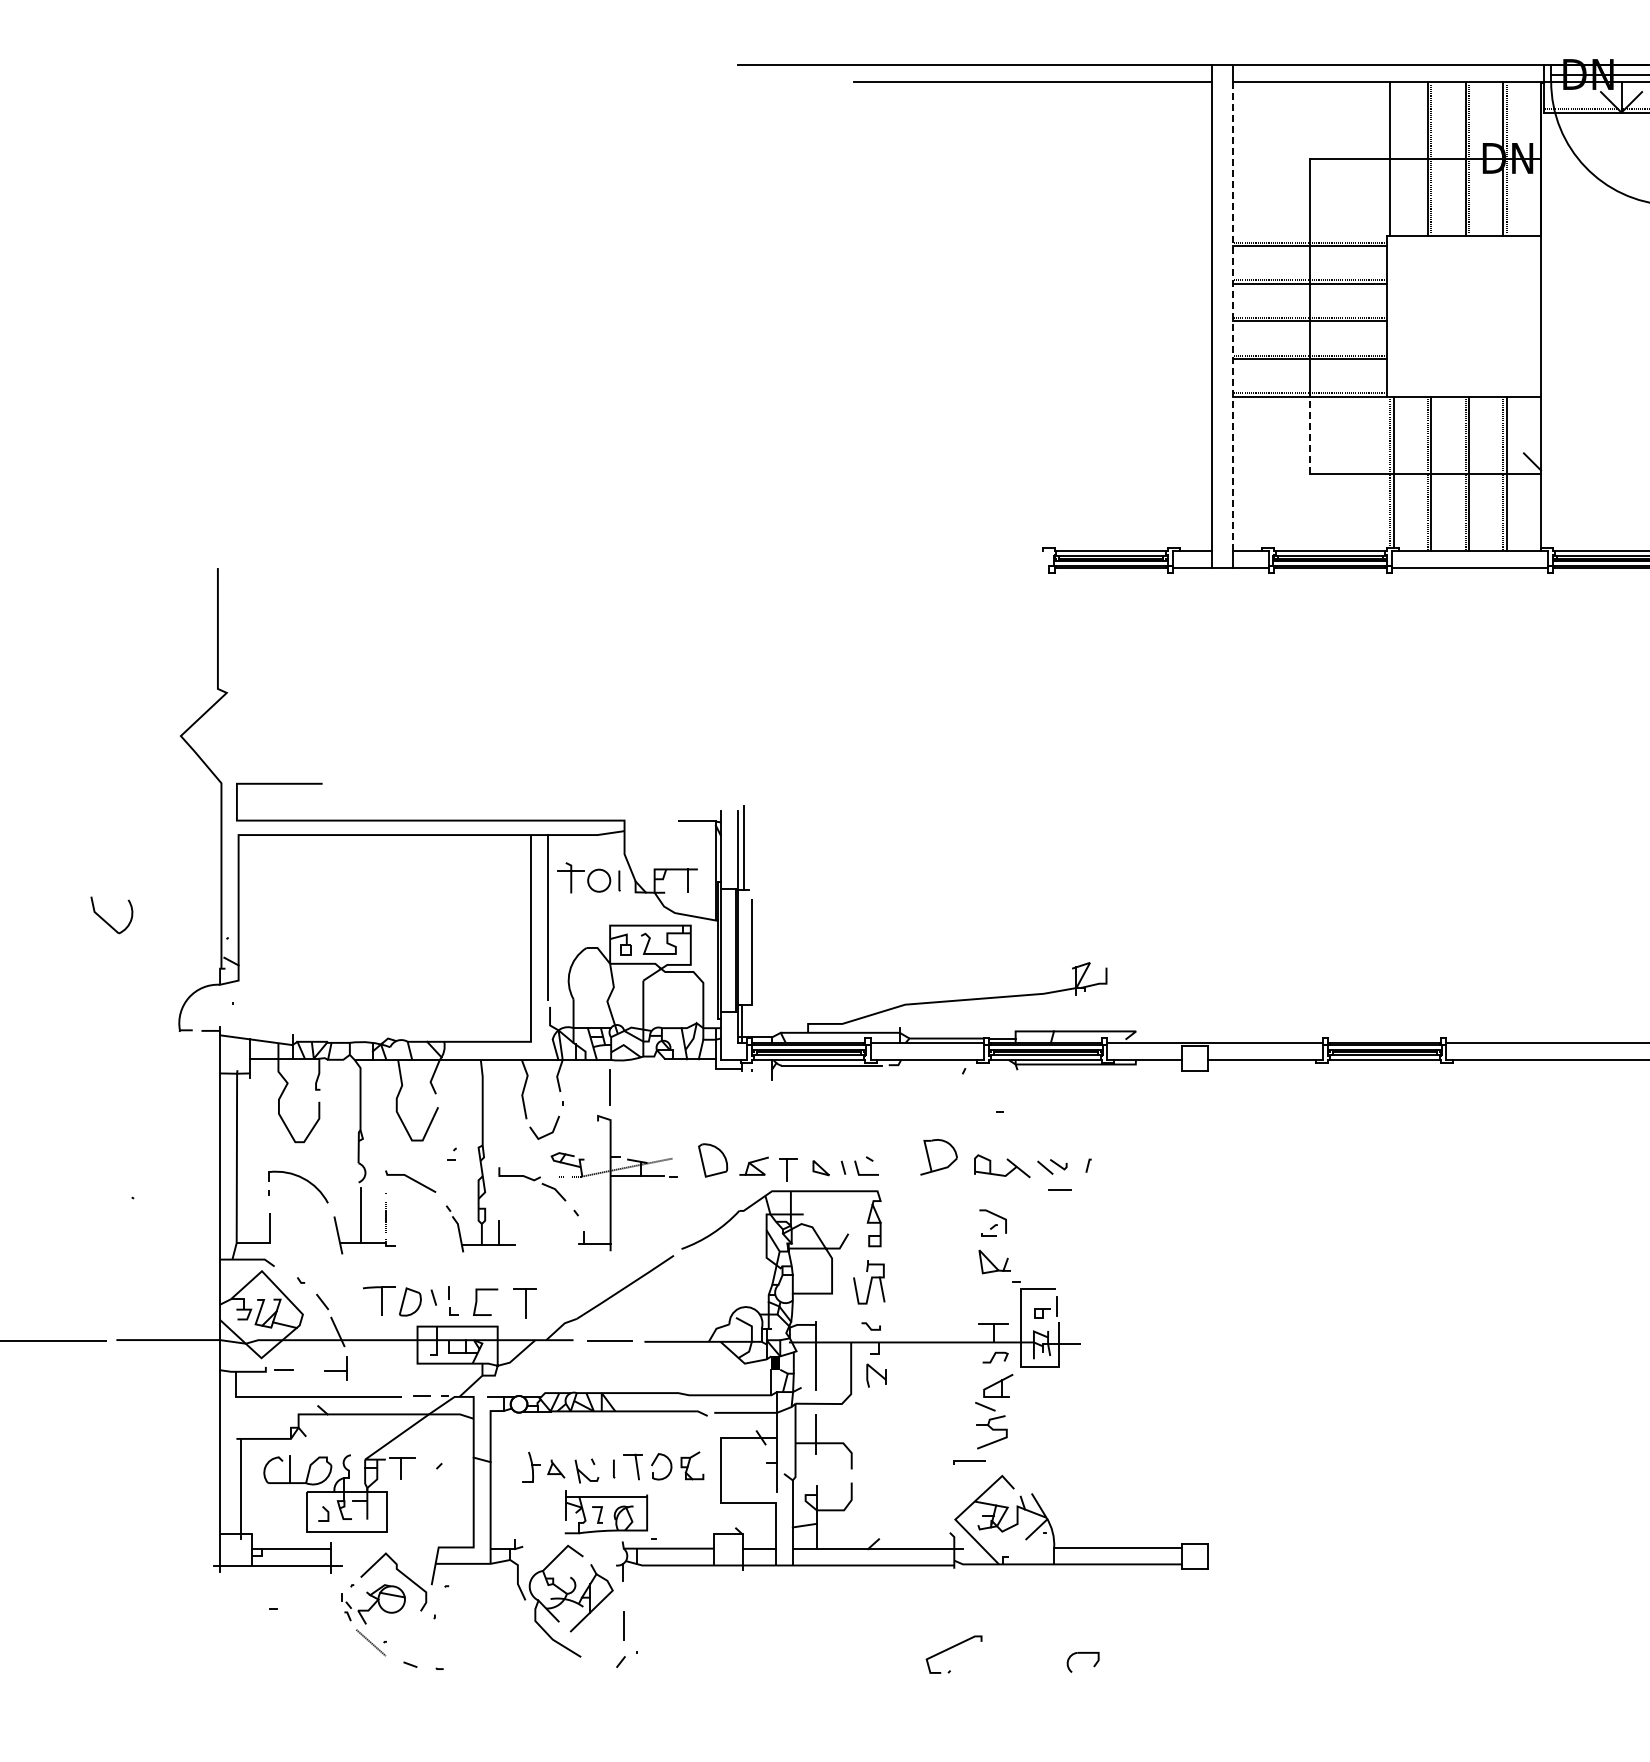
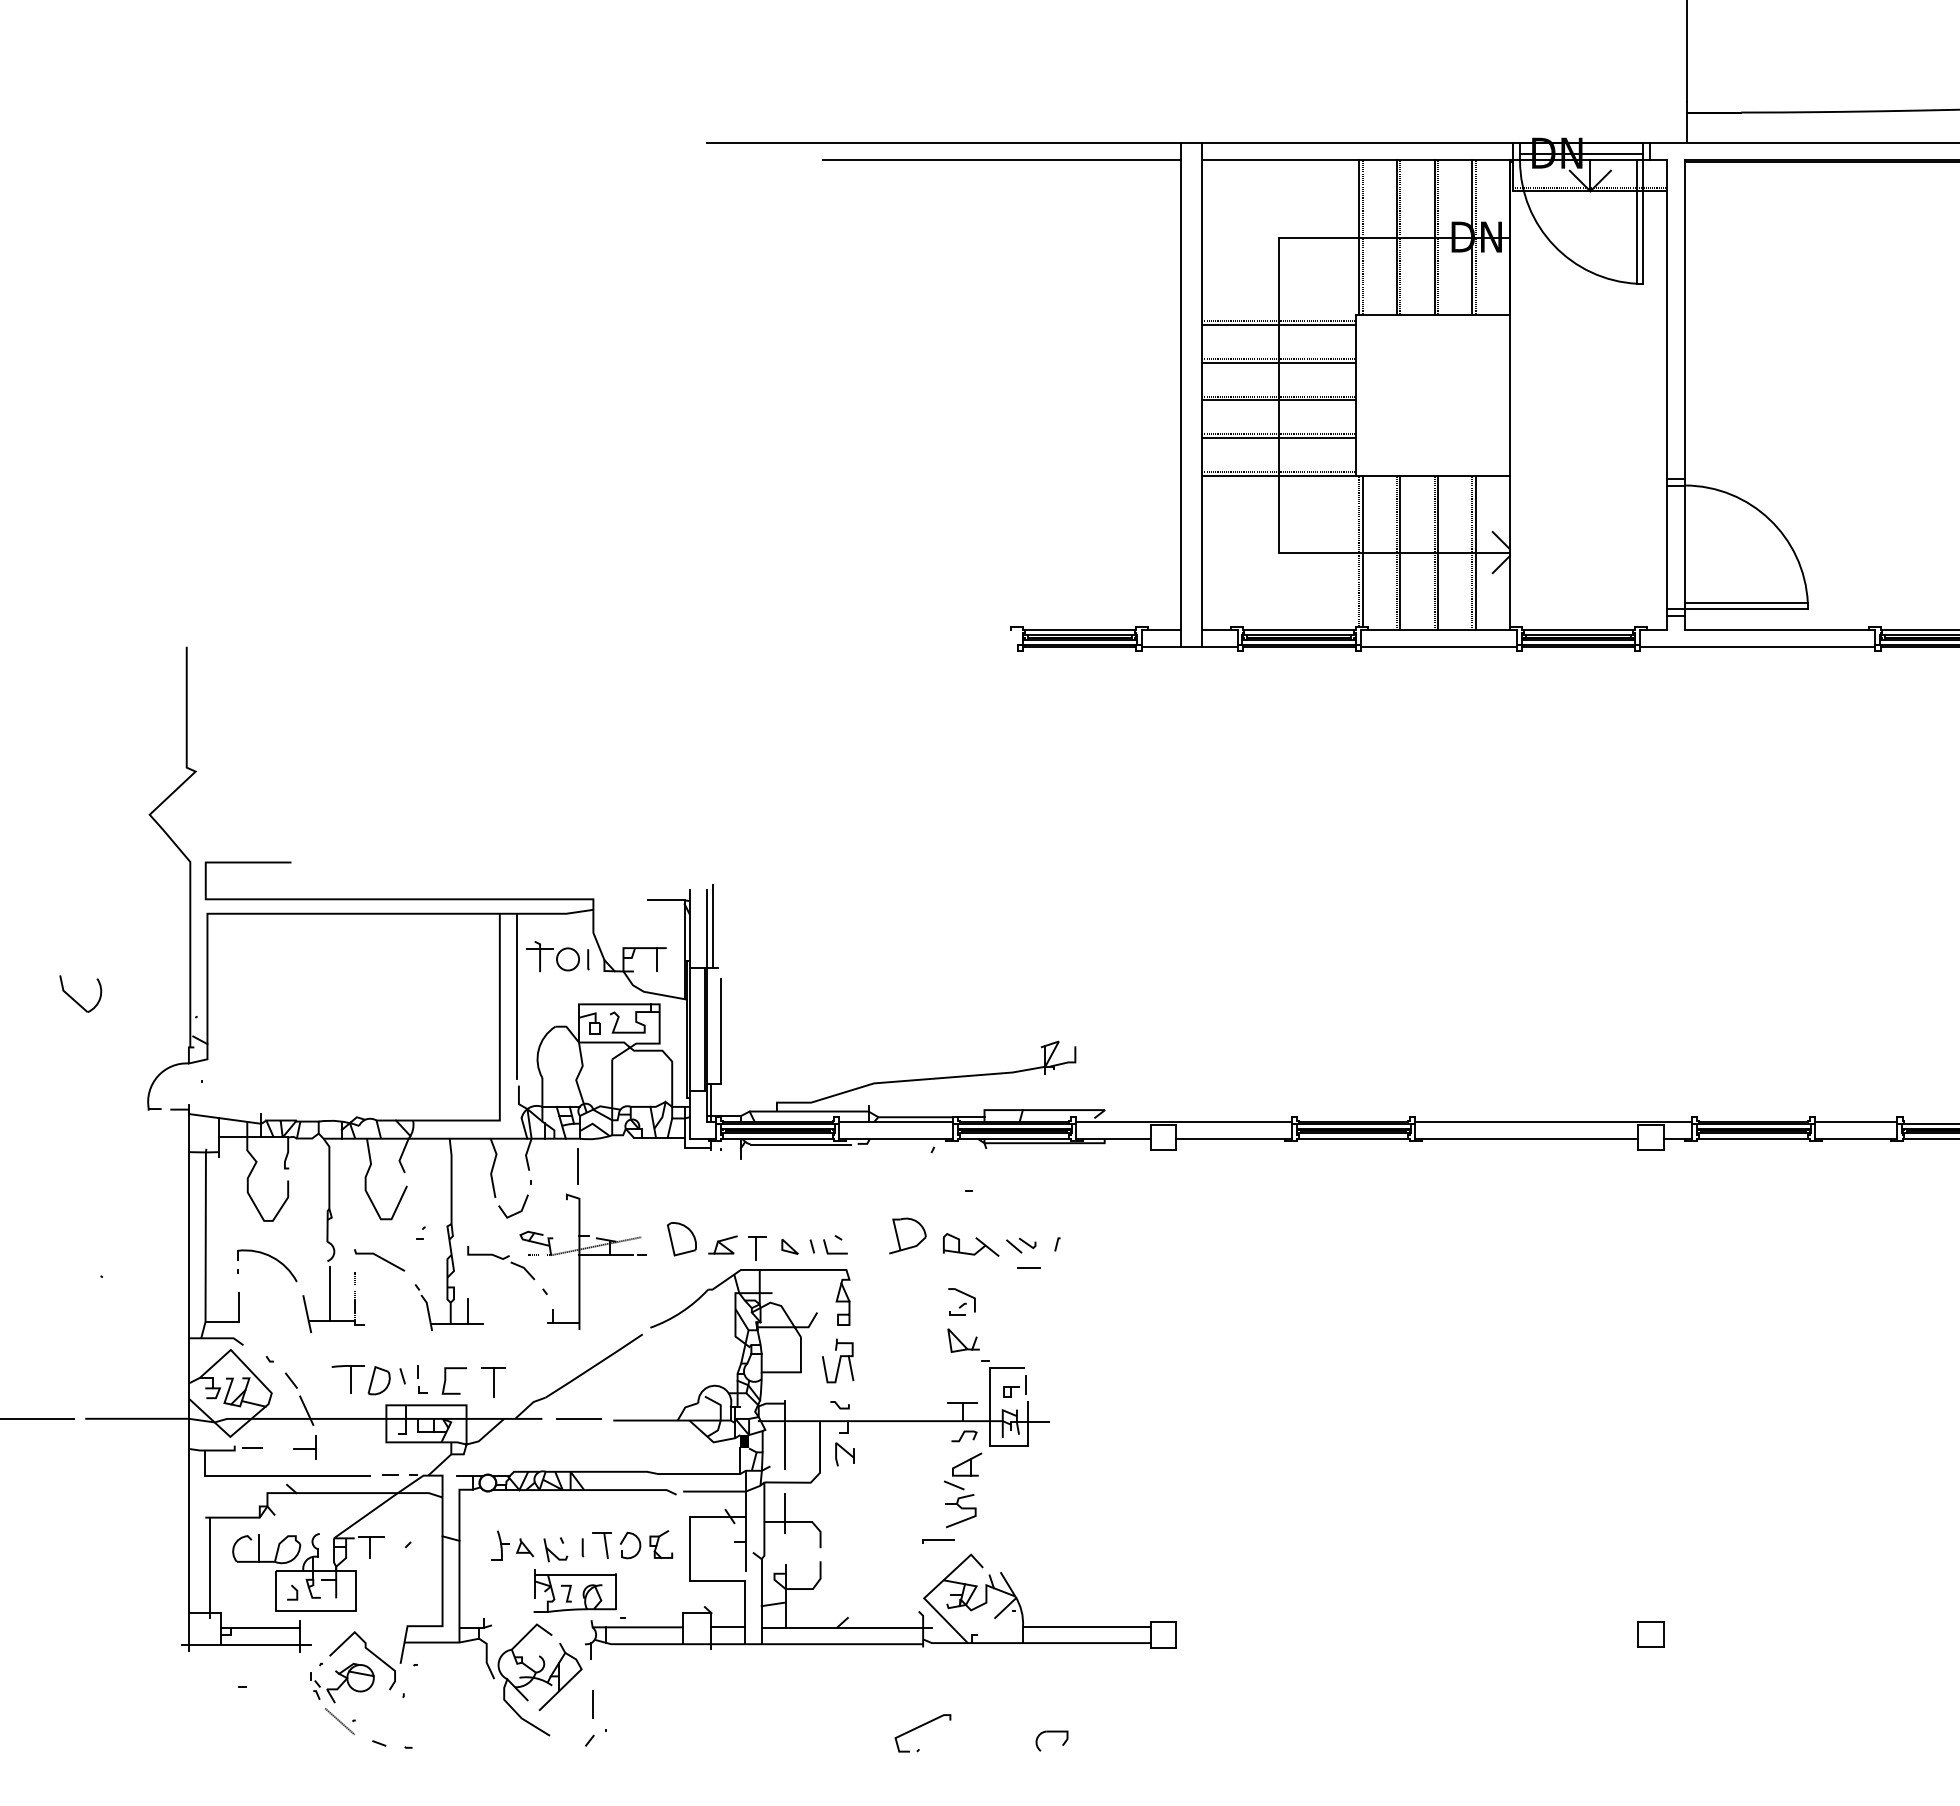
line: (1393, 158) -> (1362, 237), added
line: (1232, 316) -> (1201, 395), dashed -> solid
line: (1309, 435) -> (1278, 514), dashed -> solid
line: (1531, 485) -> (1500, 564), added

